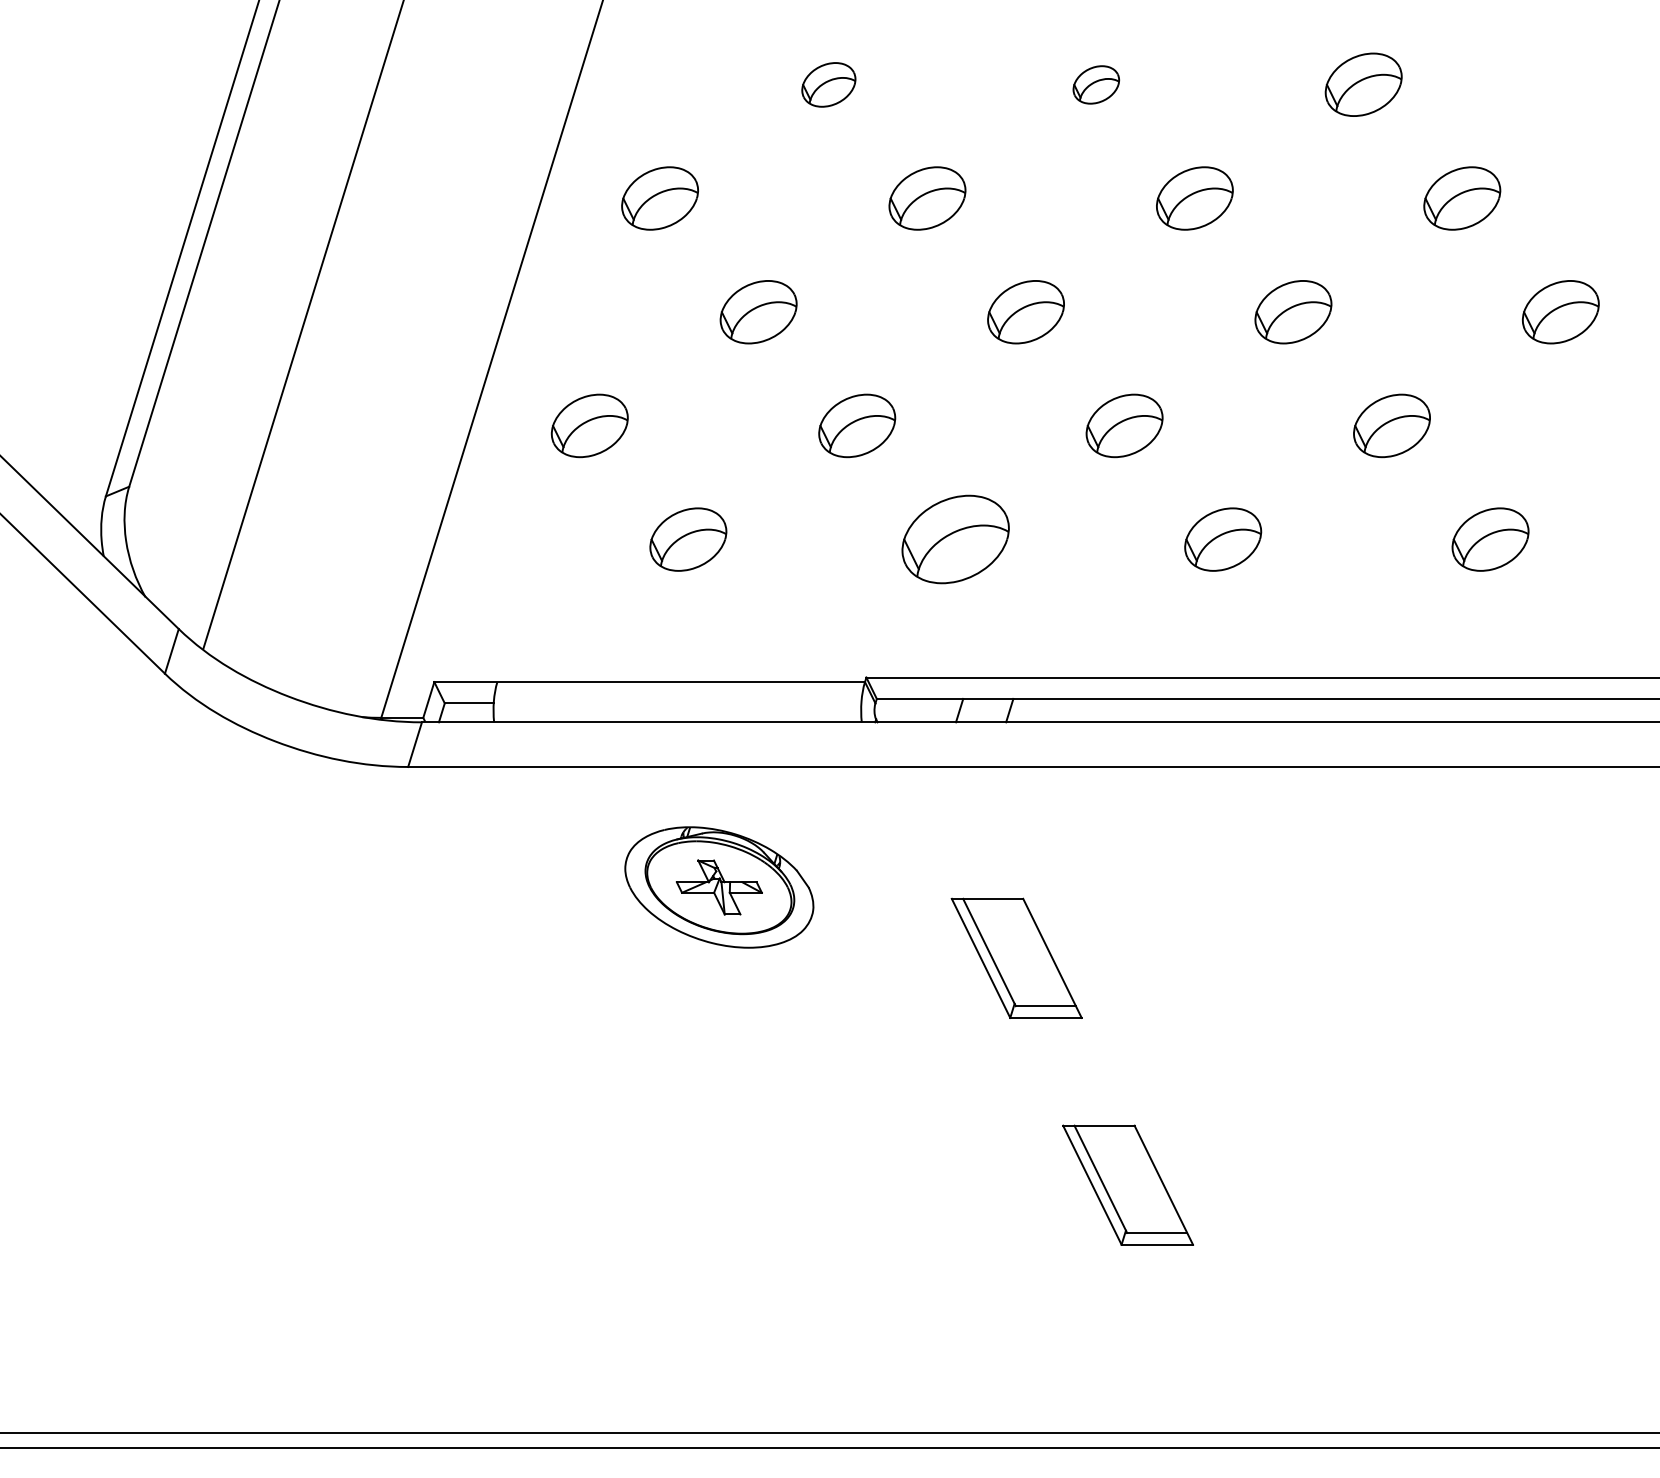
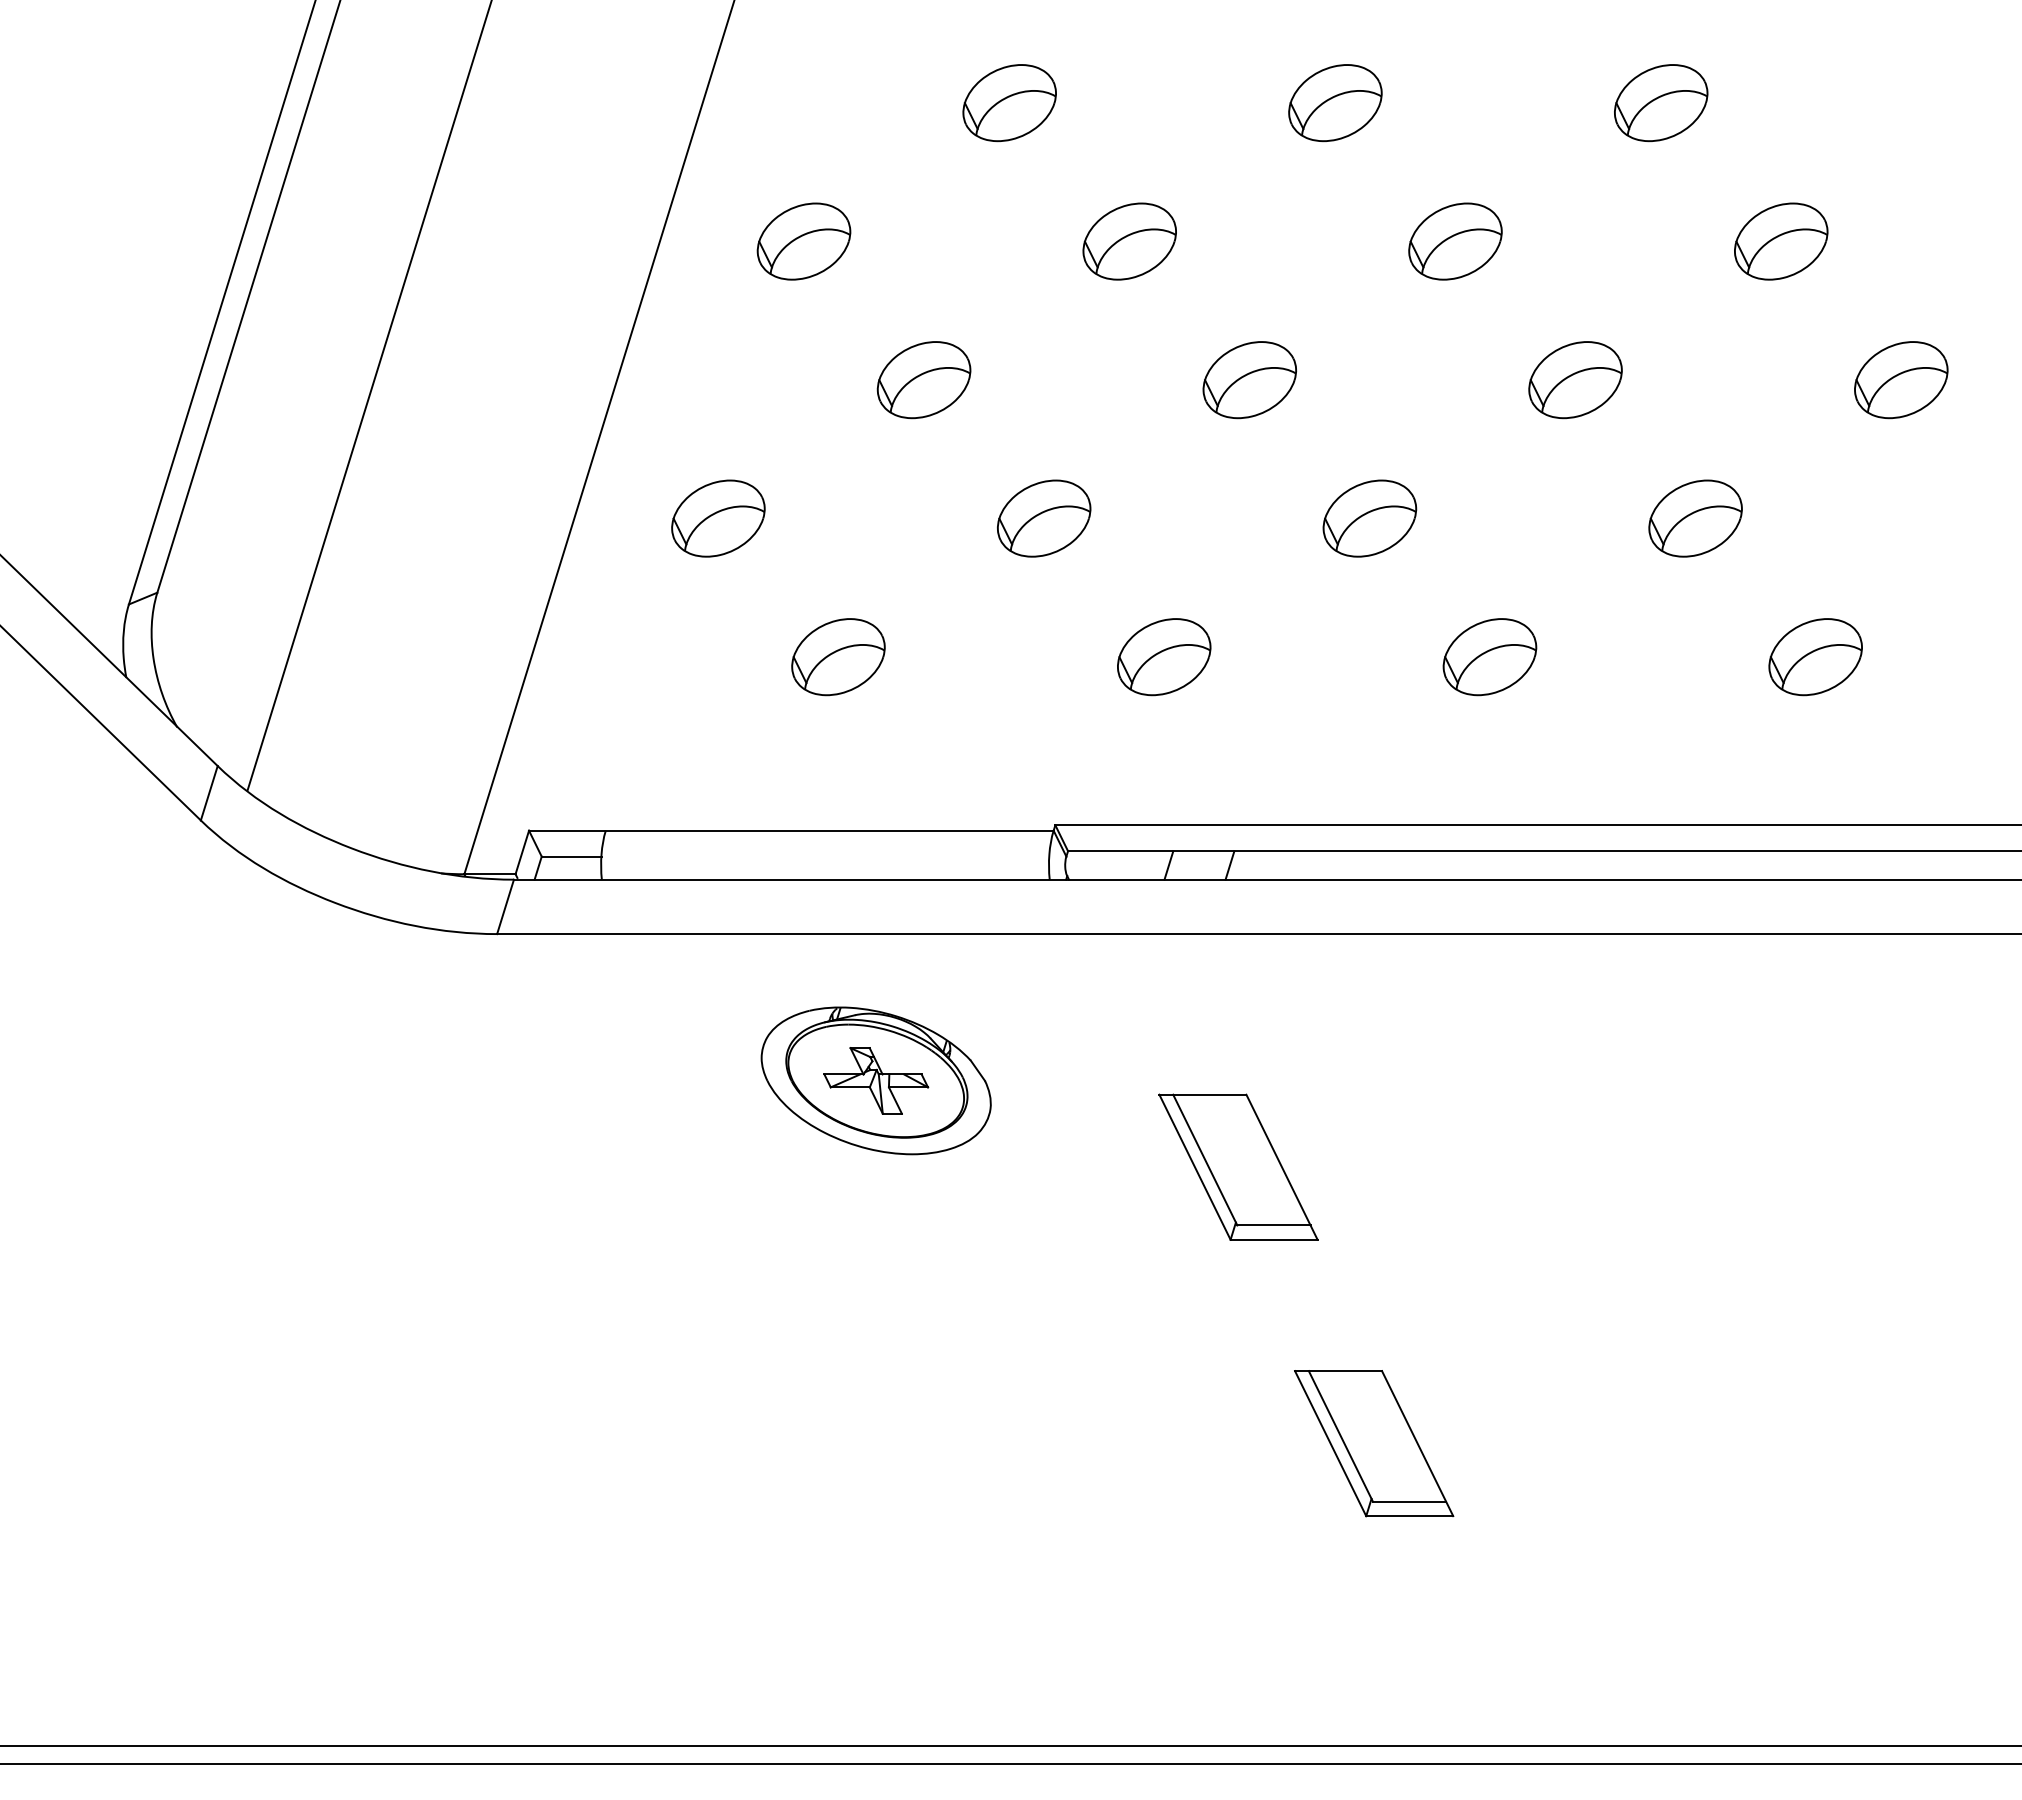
part: (828, 85) -> (1009, 103), size x1.43
part: (1096, 85) -> (1335, 103), size x1.67
part: (956, 539) -> (1164, 657), size x0.71

